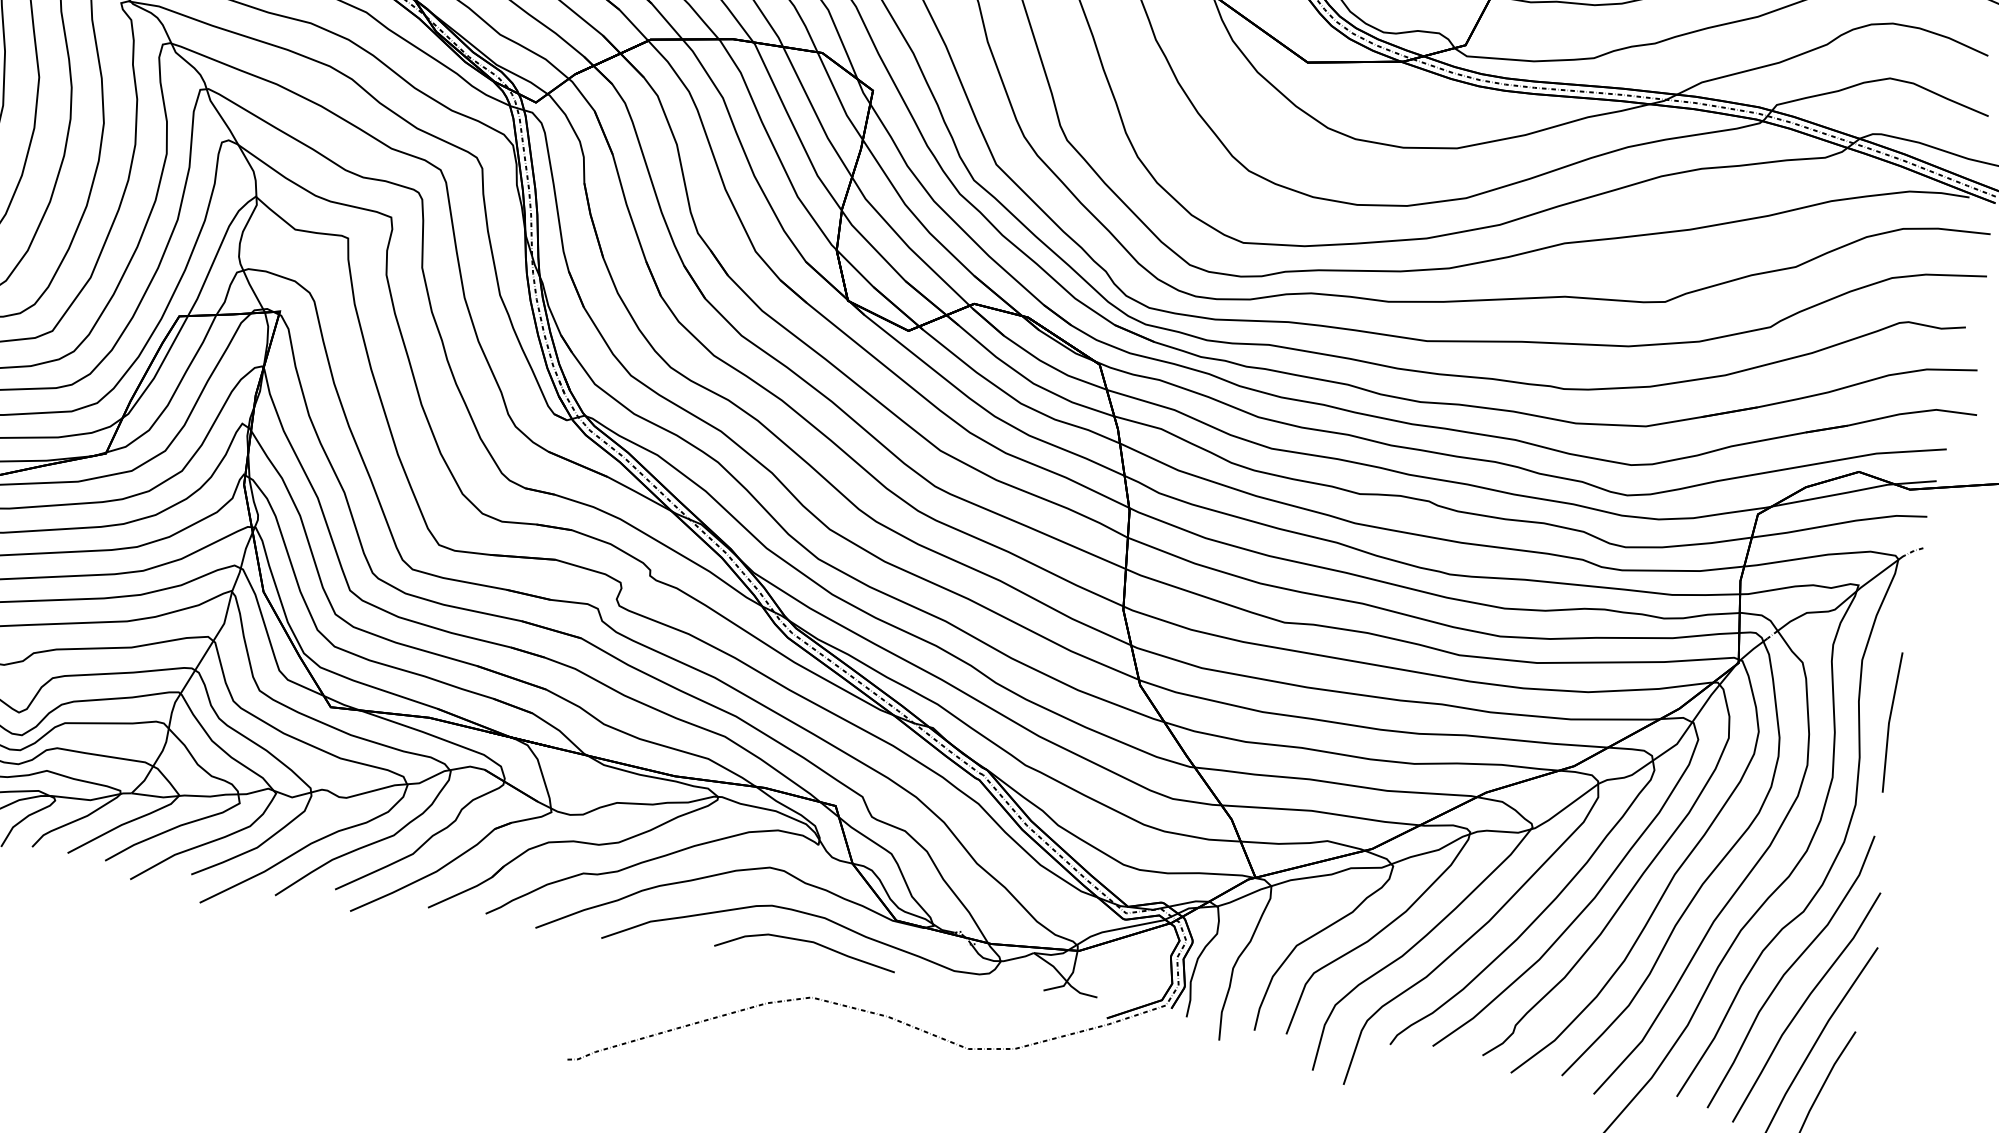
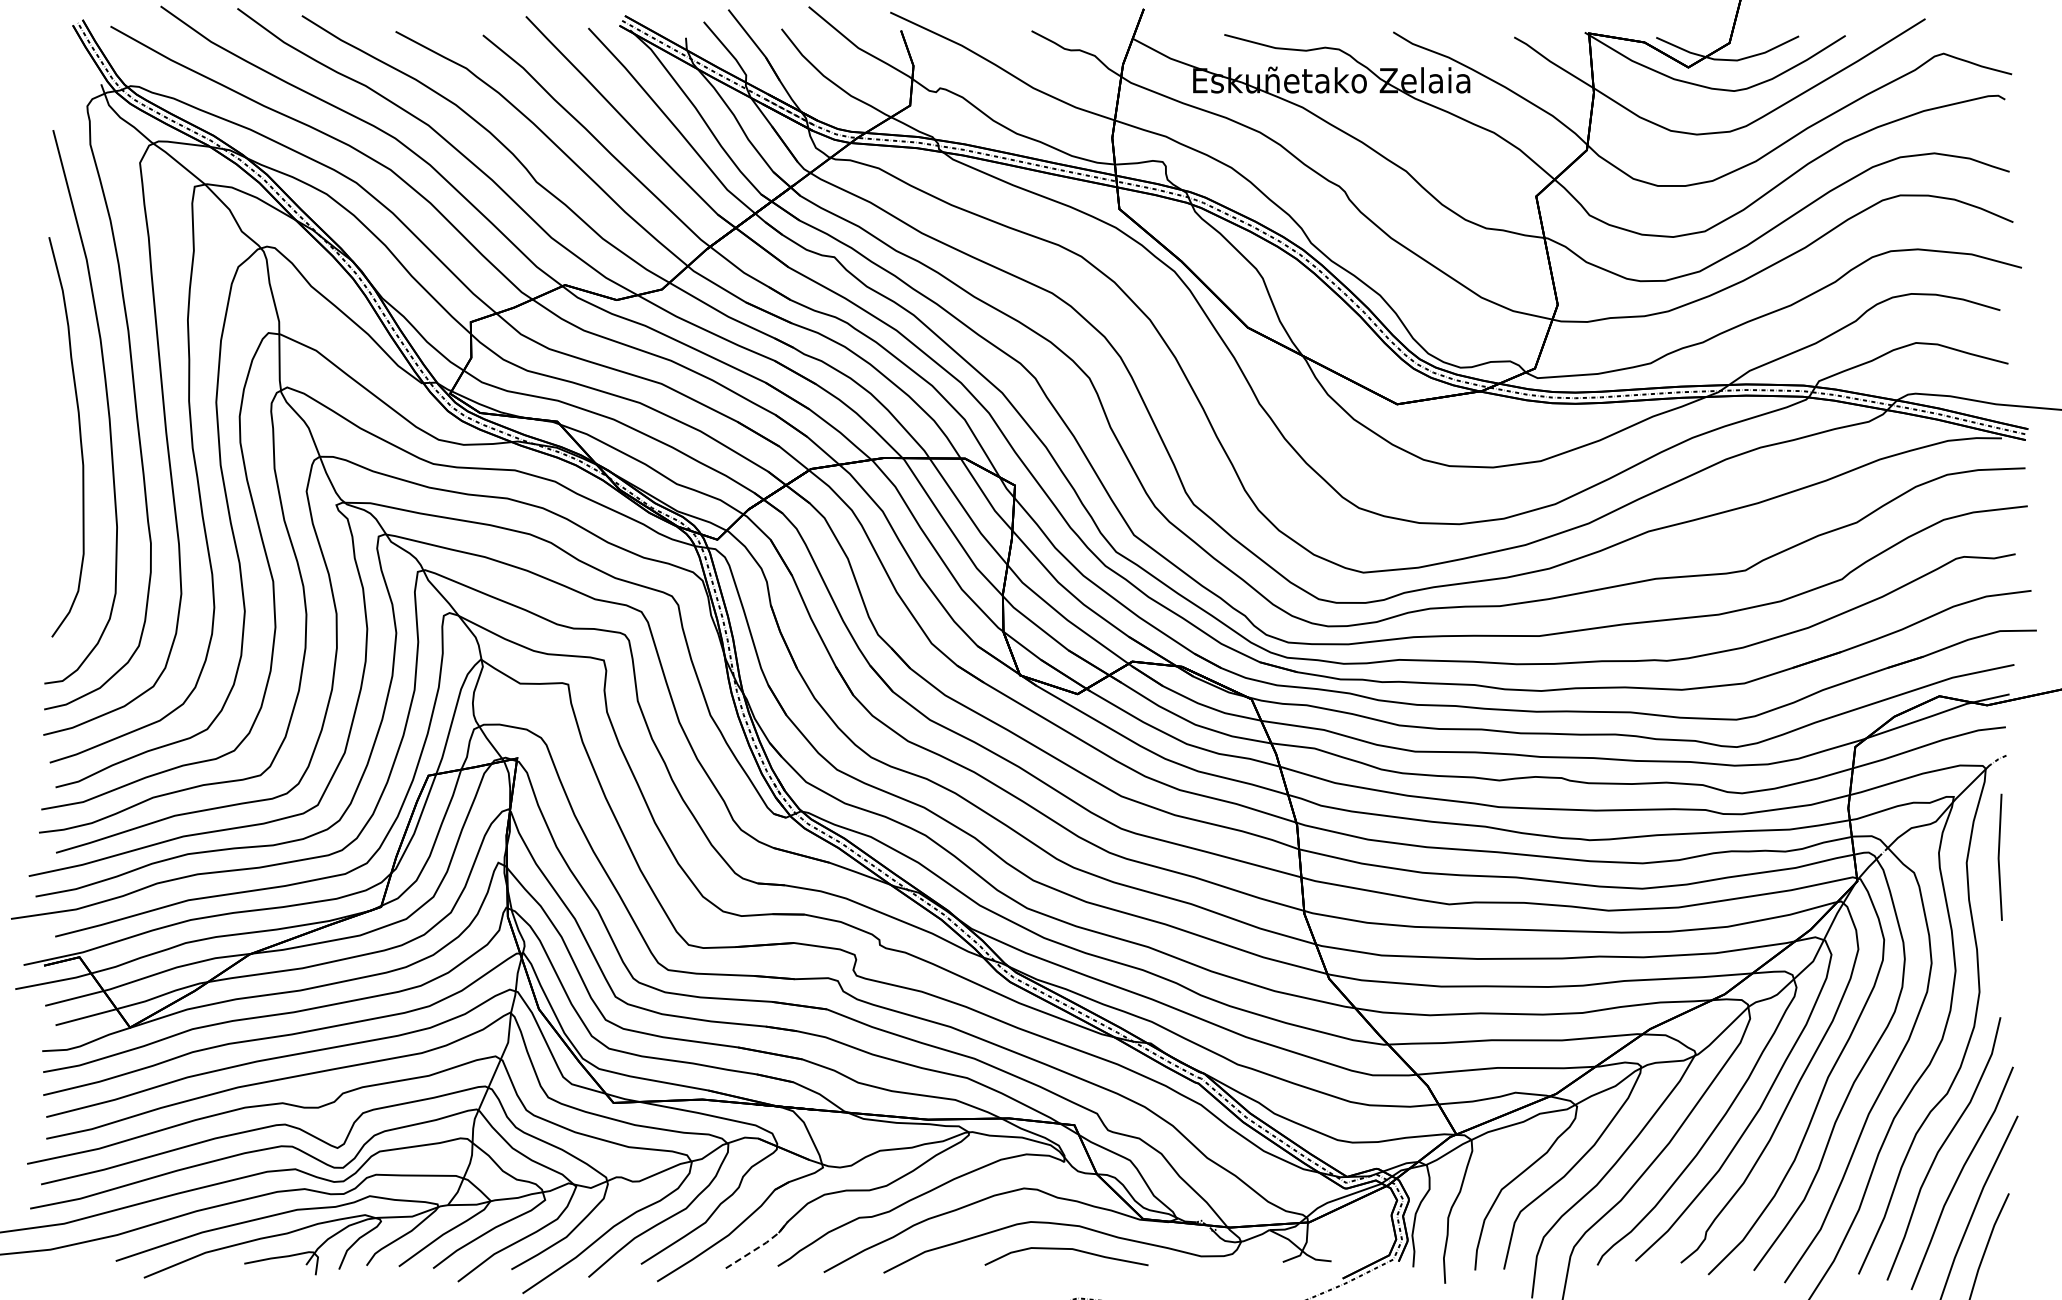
line: (1890, 721) -> (1999, 856), moved
line: (468, 889) -> (759, 1246), solid -> dashed

